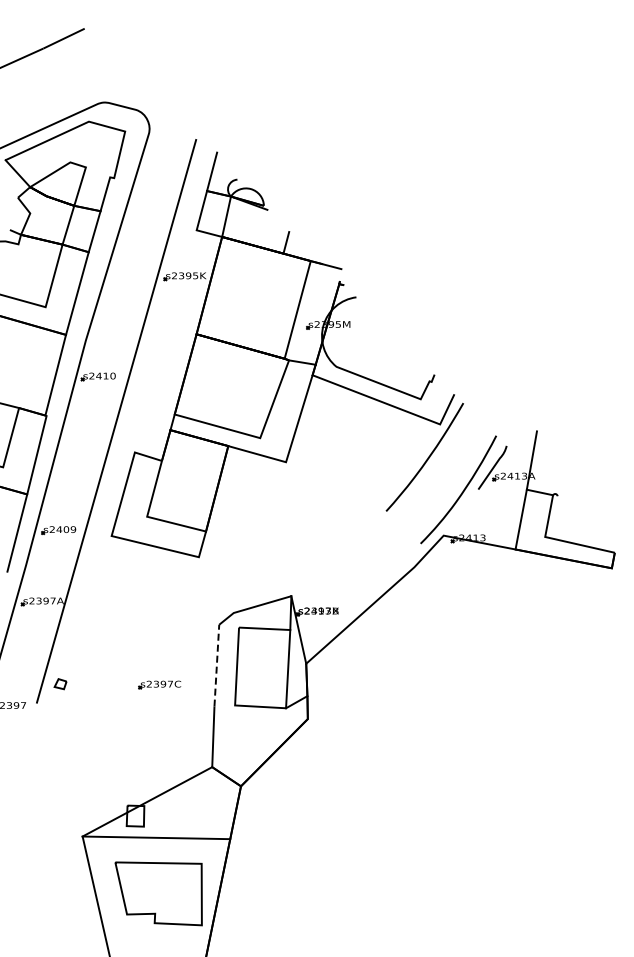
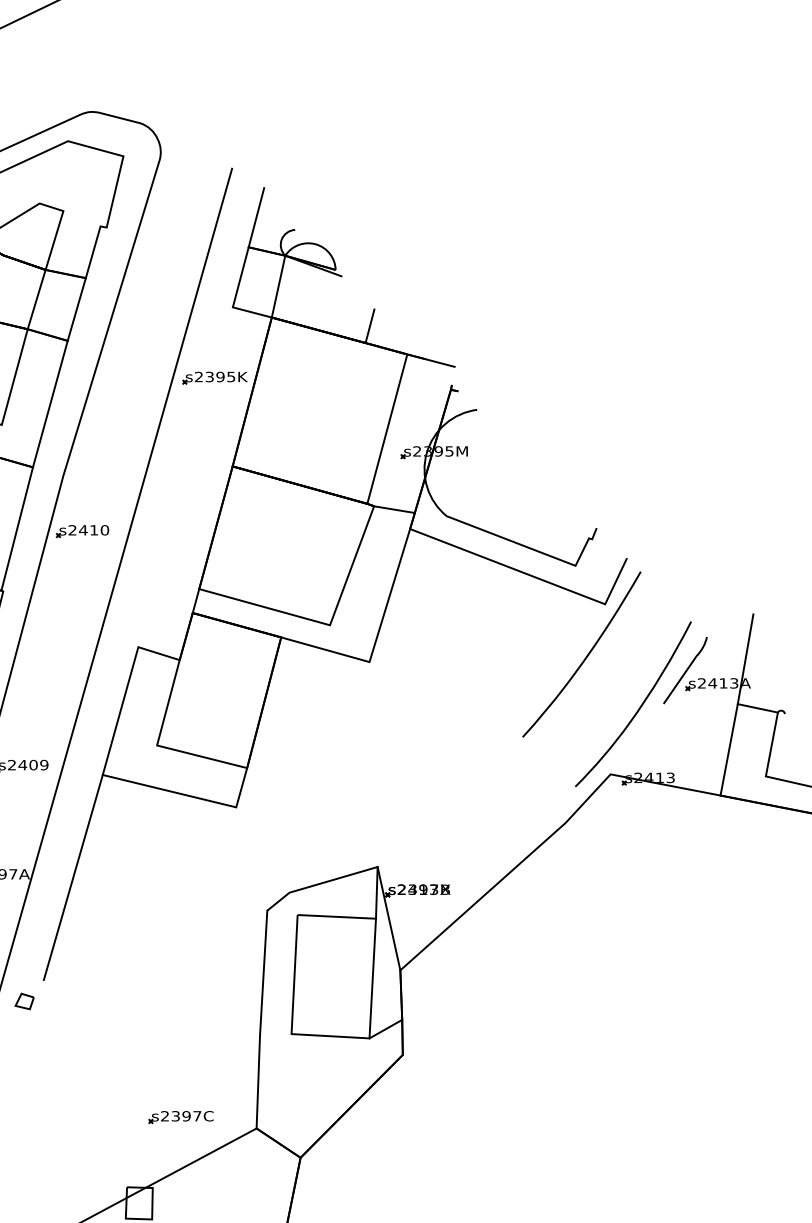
line: (92, 603) -> (73, 878), added
line: (216, 665) -> (263, 972), dashed -> solid
part: (159, 684) -> (180, 1116), moved

